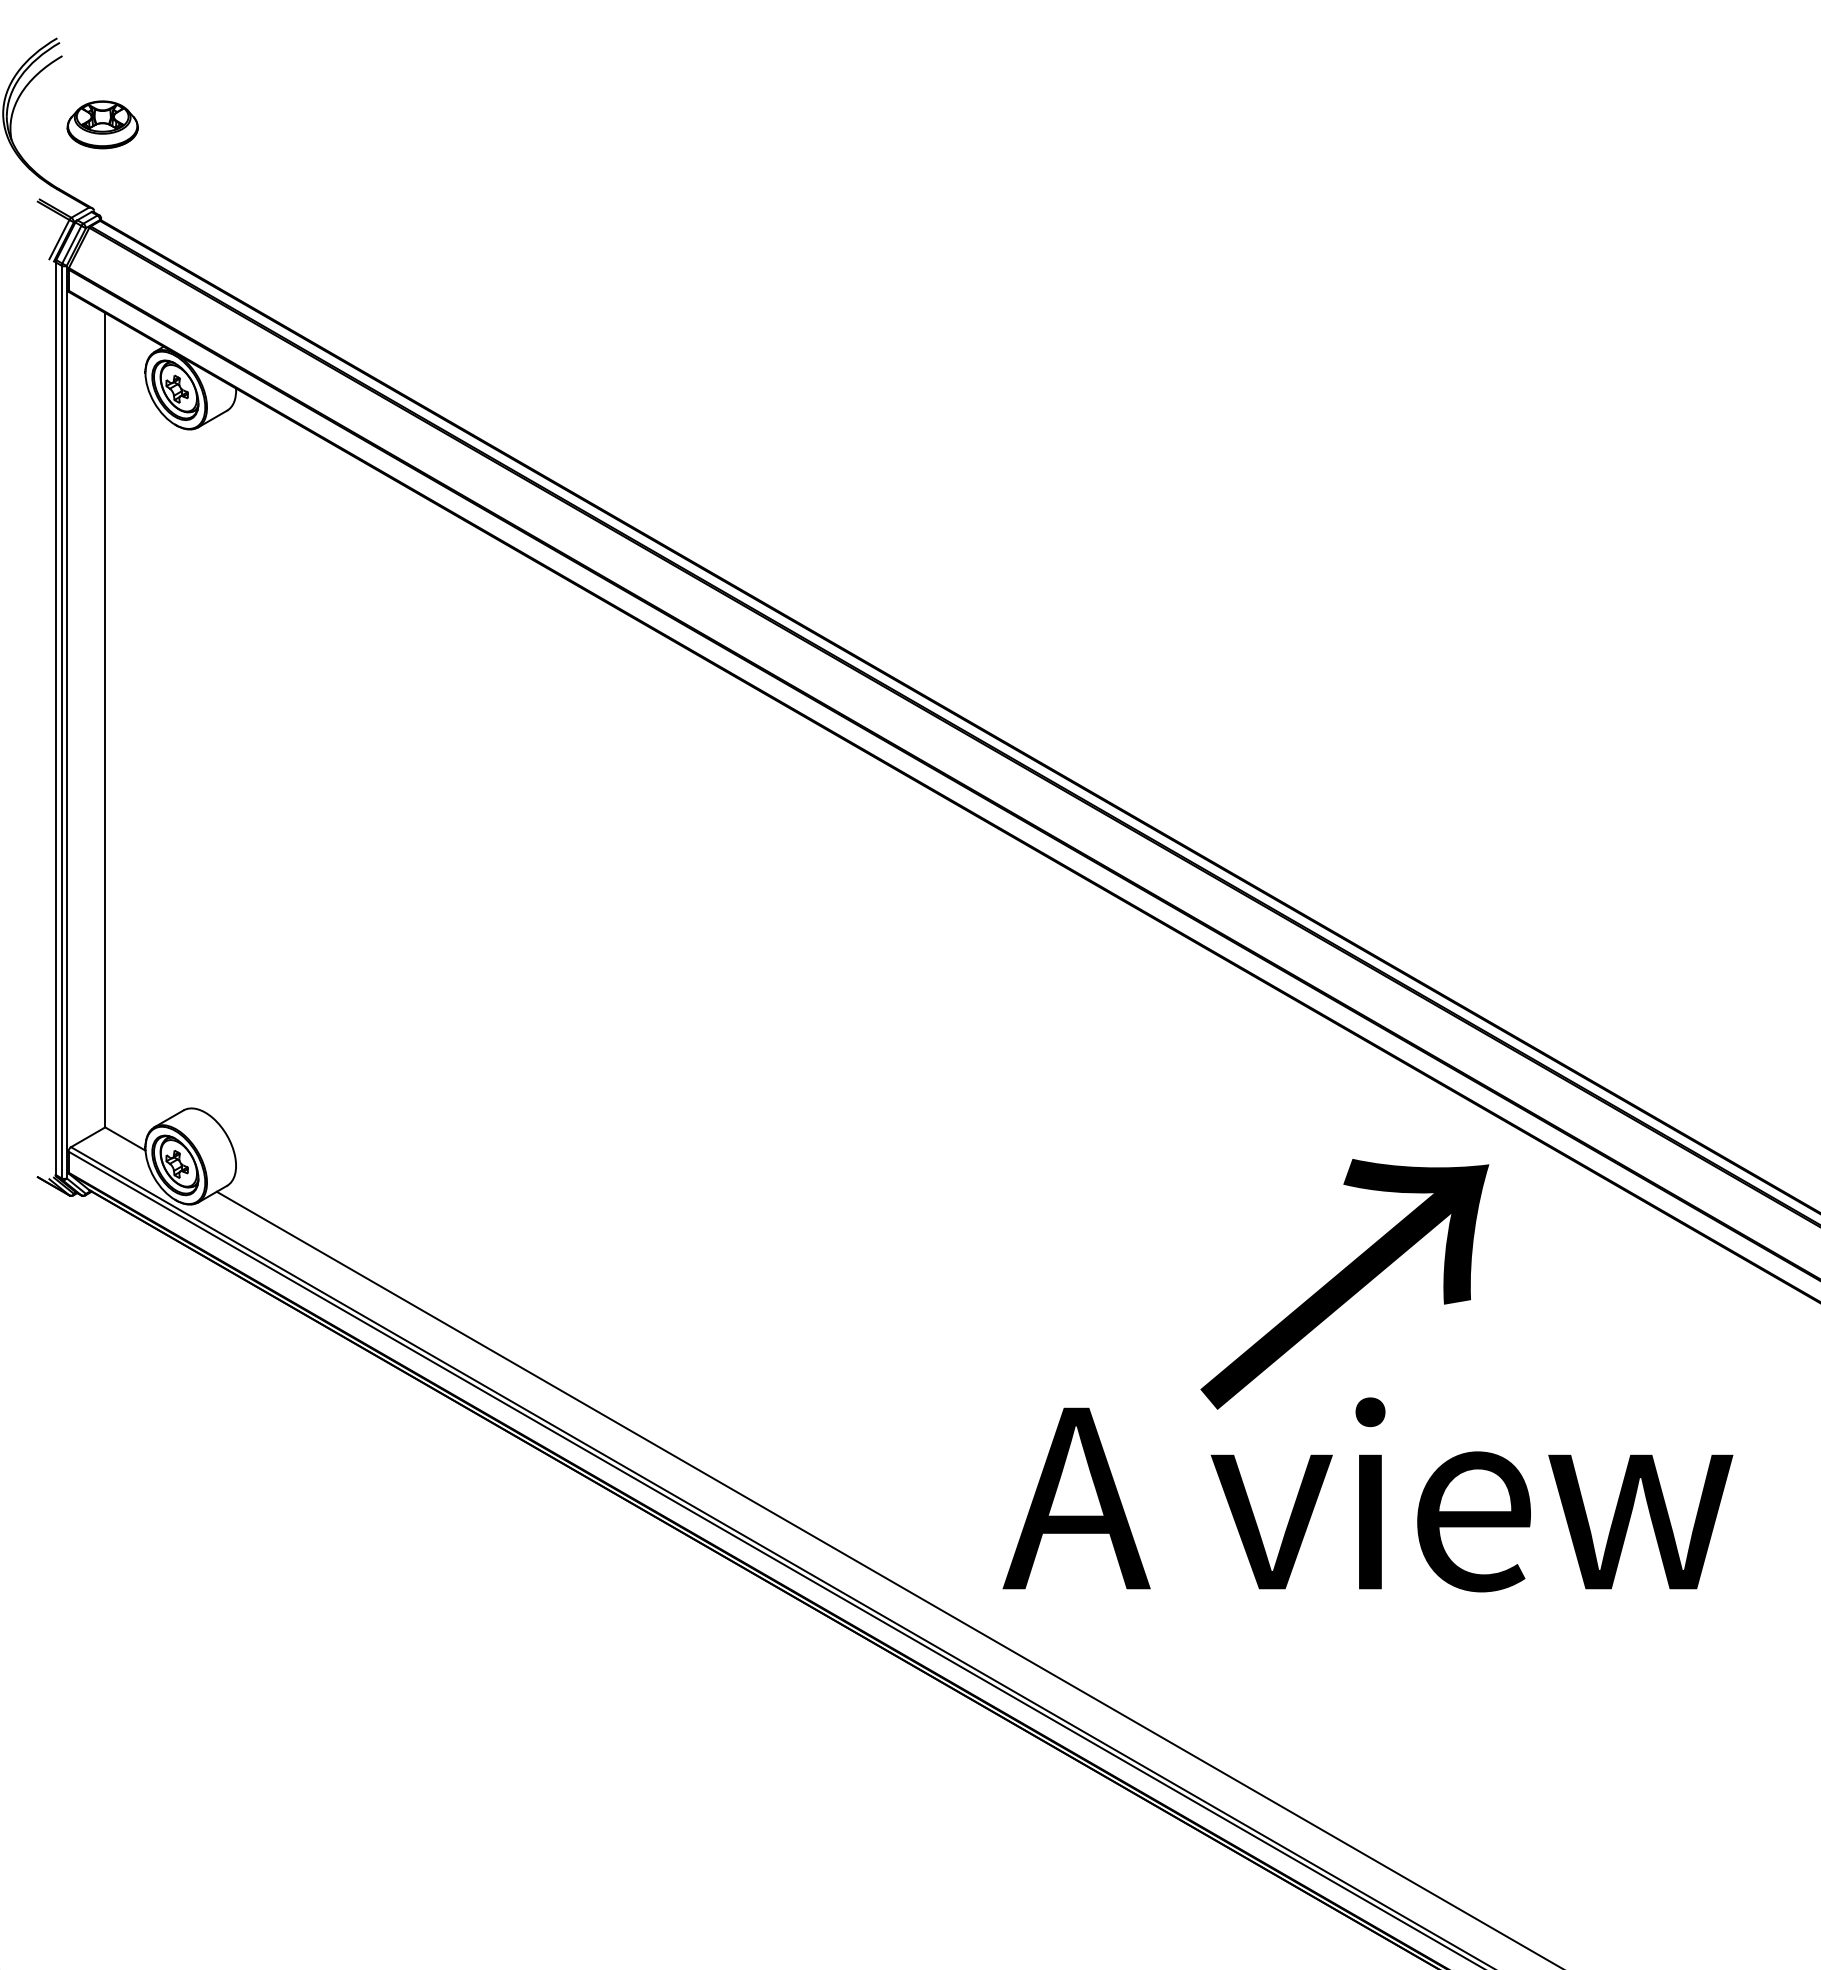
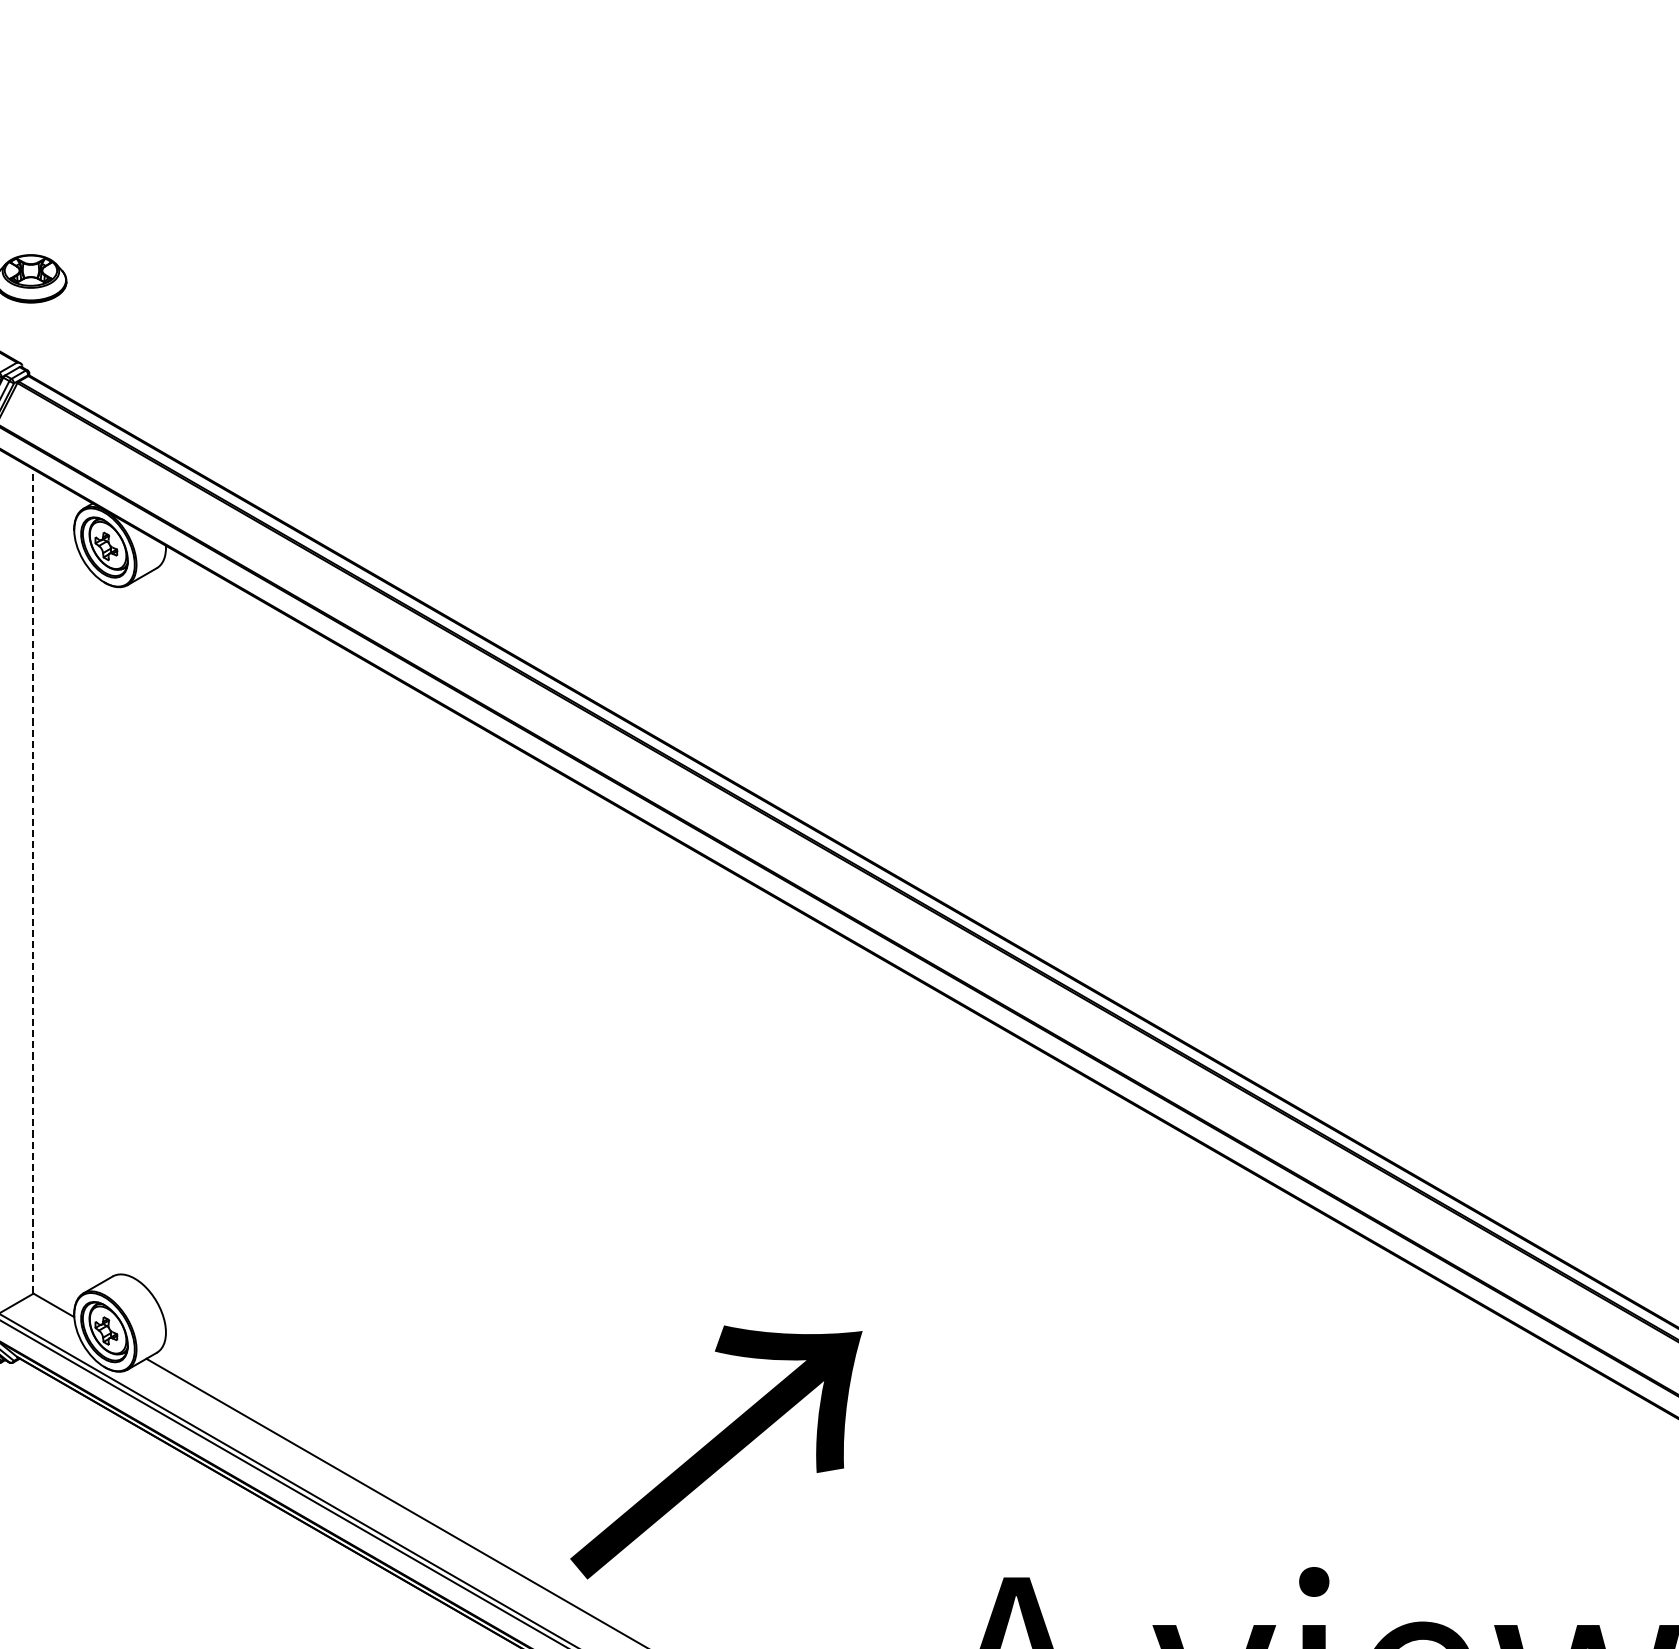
line: (104, 719) -> (32, 880), solid -> dashed
text: (1344, 1284) -> (716, 1452), moved

